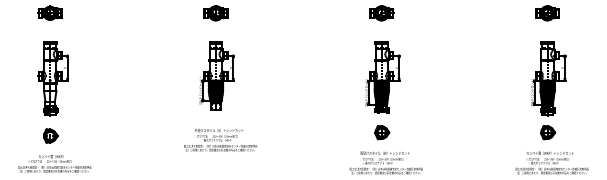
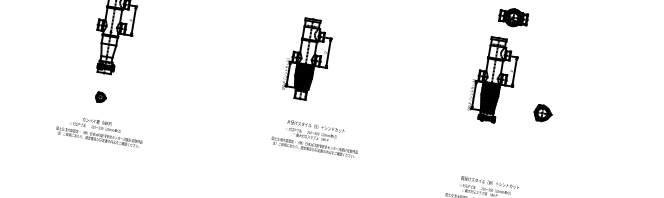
part: (382, 77) -> (493, 79), moved
part: (382, 132) -> (543, 113), moved
part: (50, 135) -> (100, 96), size x0.6
text: (220, 139) -> (316, 137), moved

